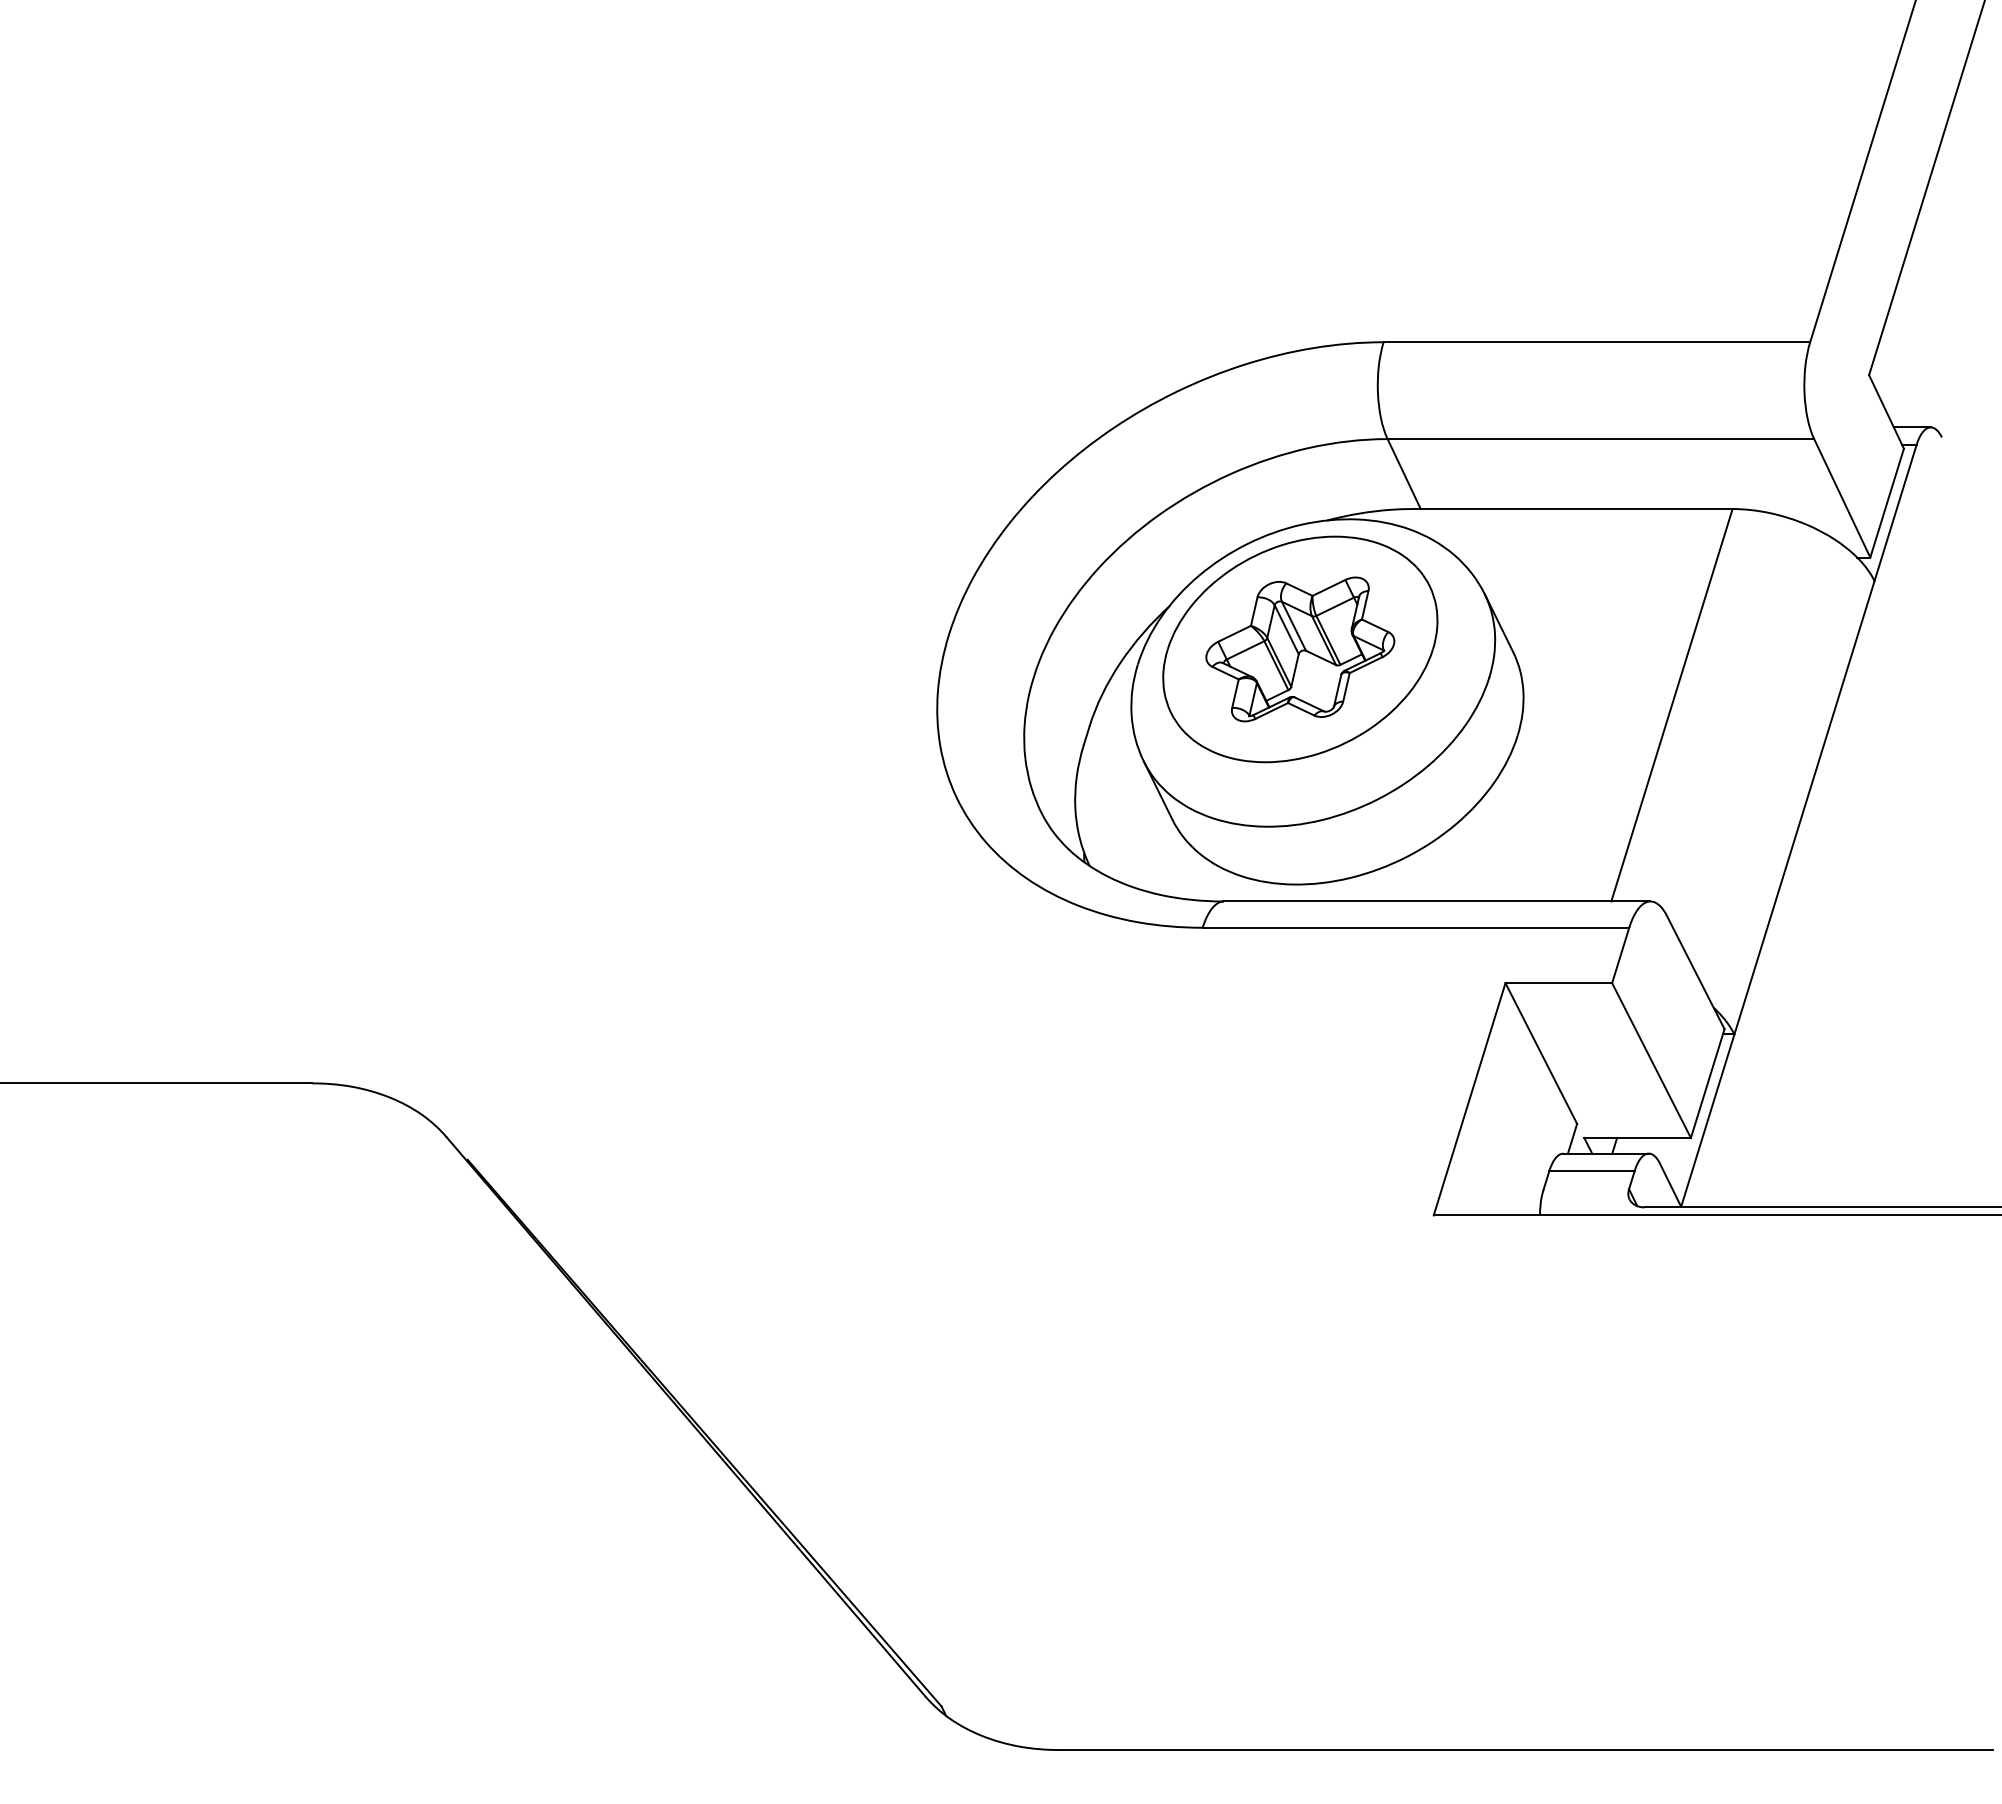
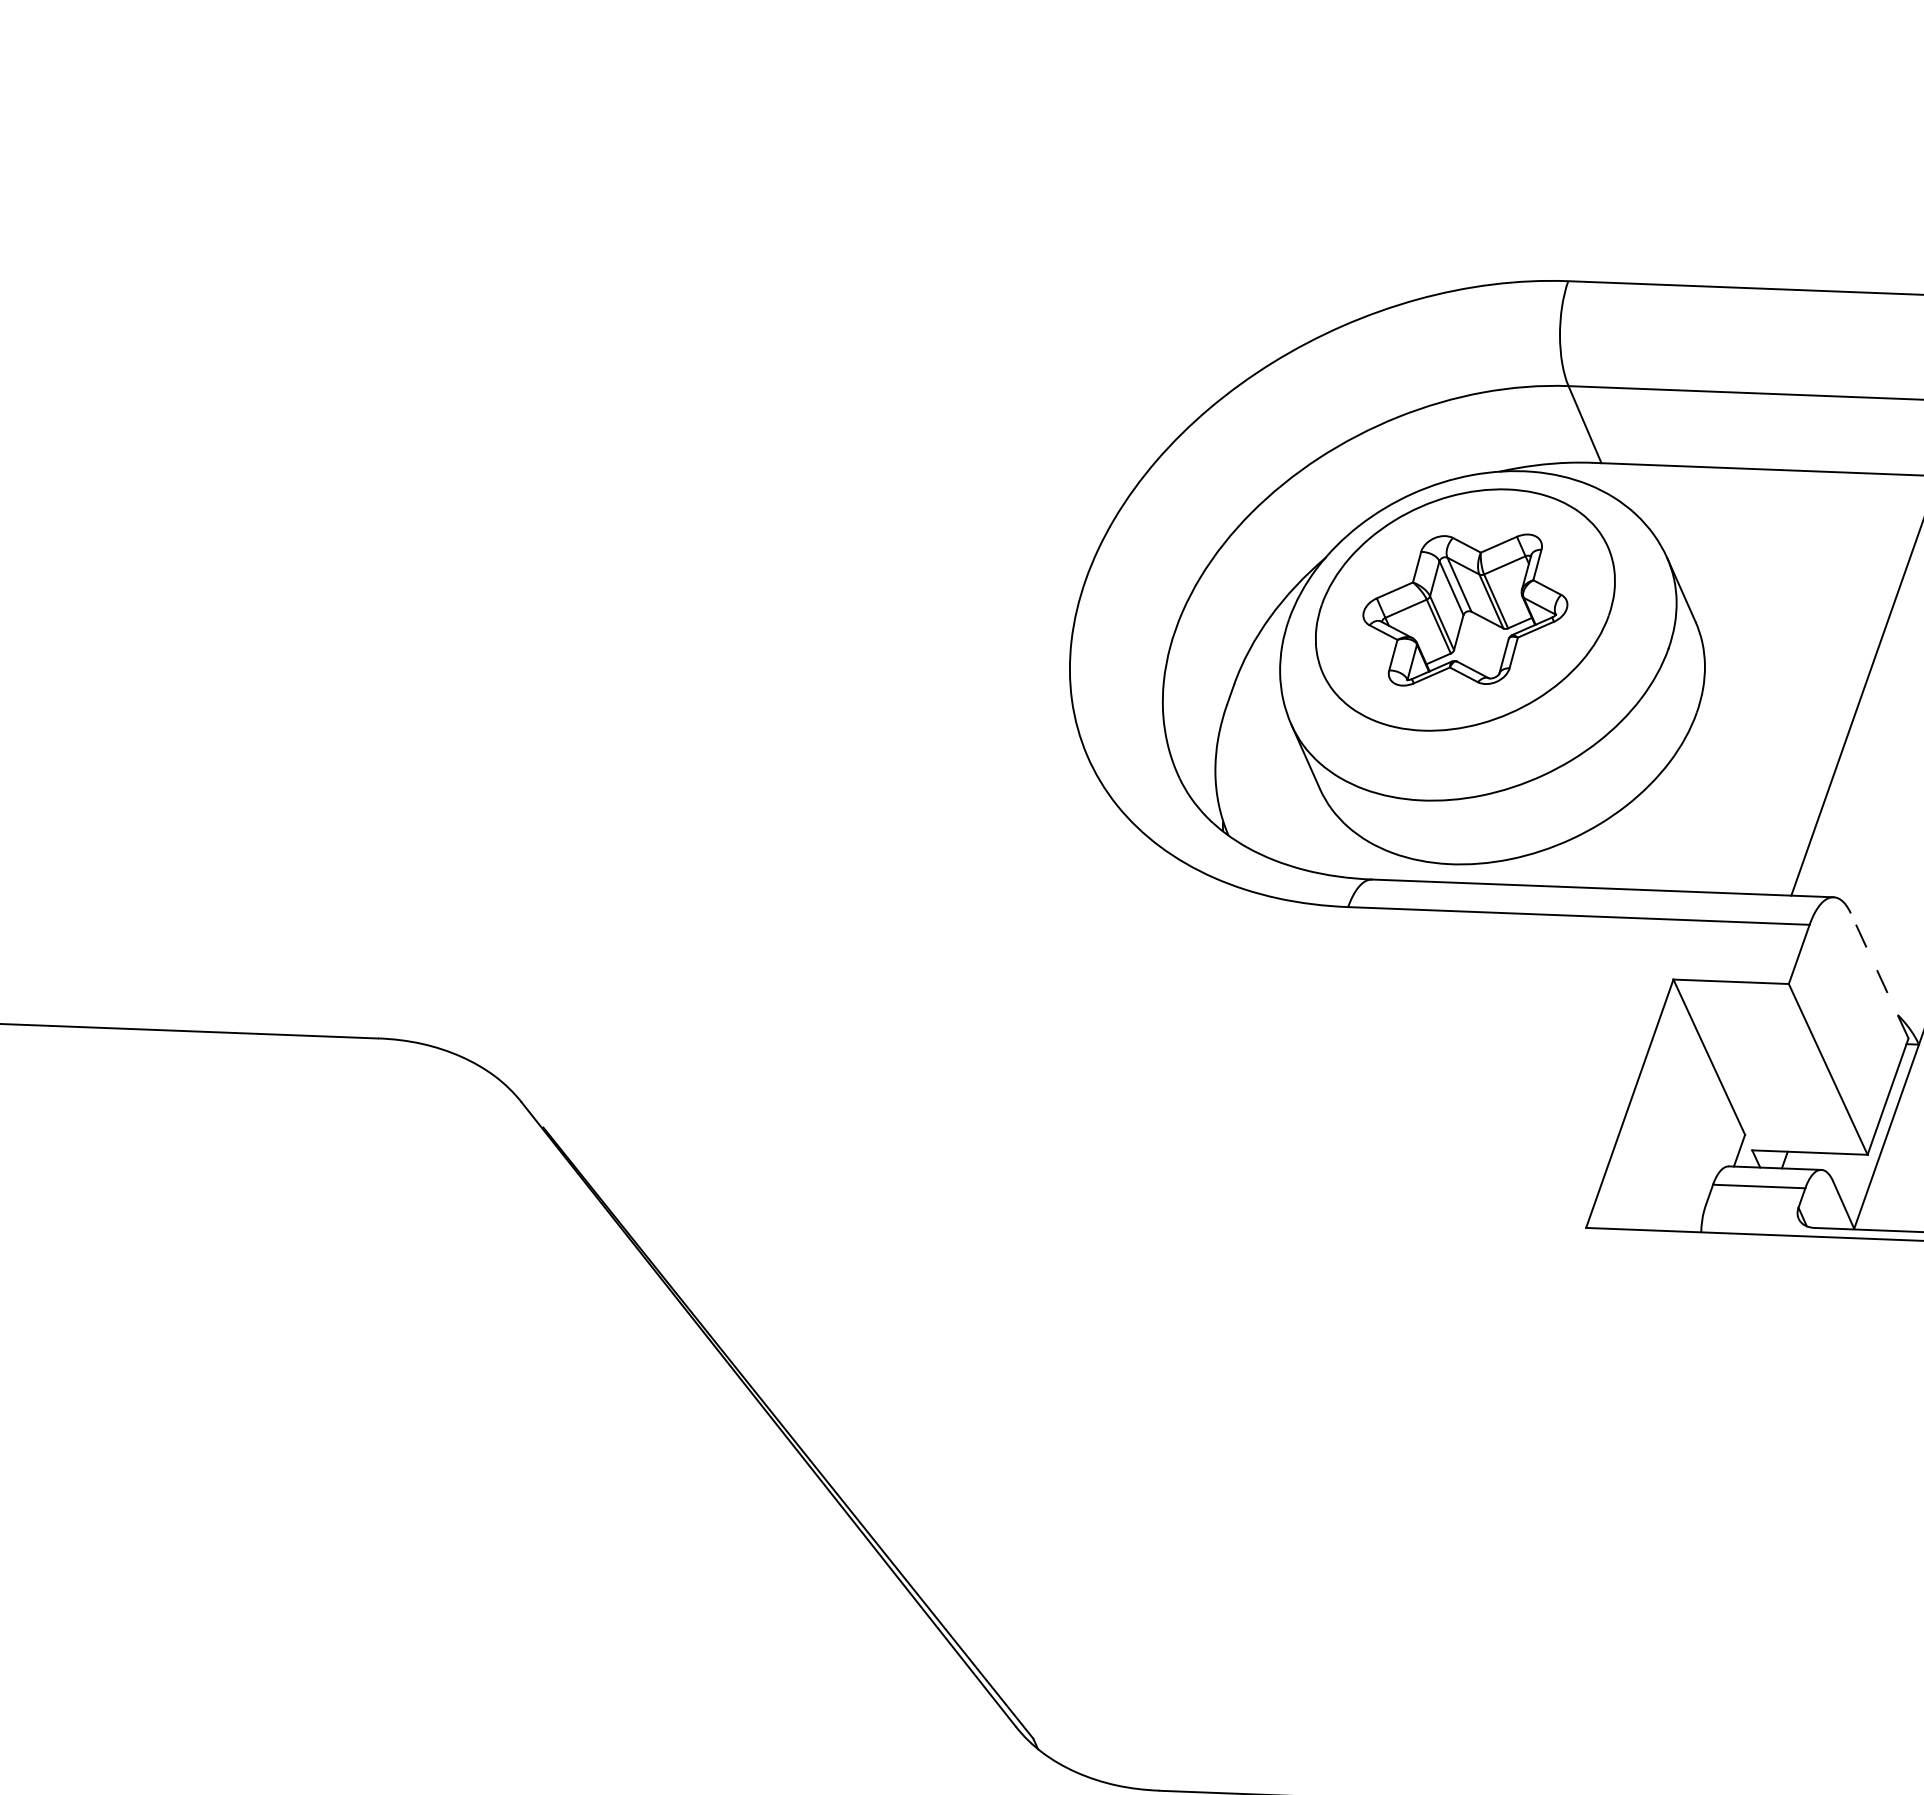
line: (1695, 972) -> (1879, 975), solid -> dashed

